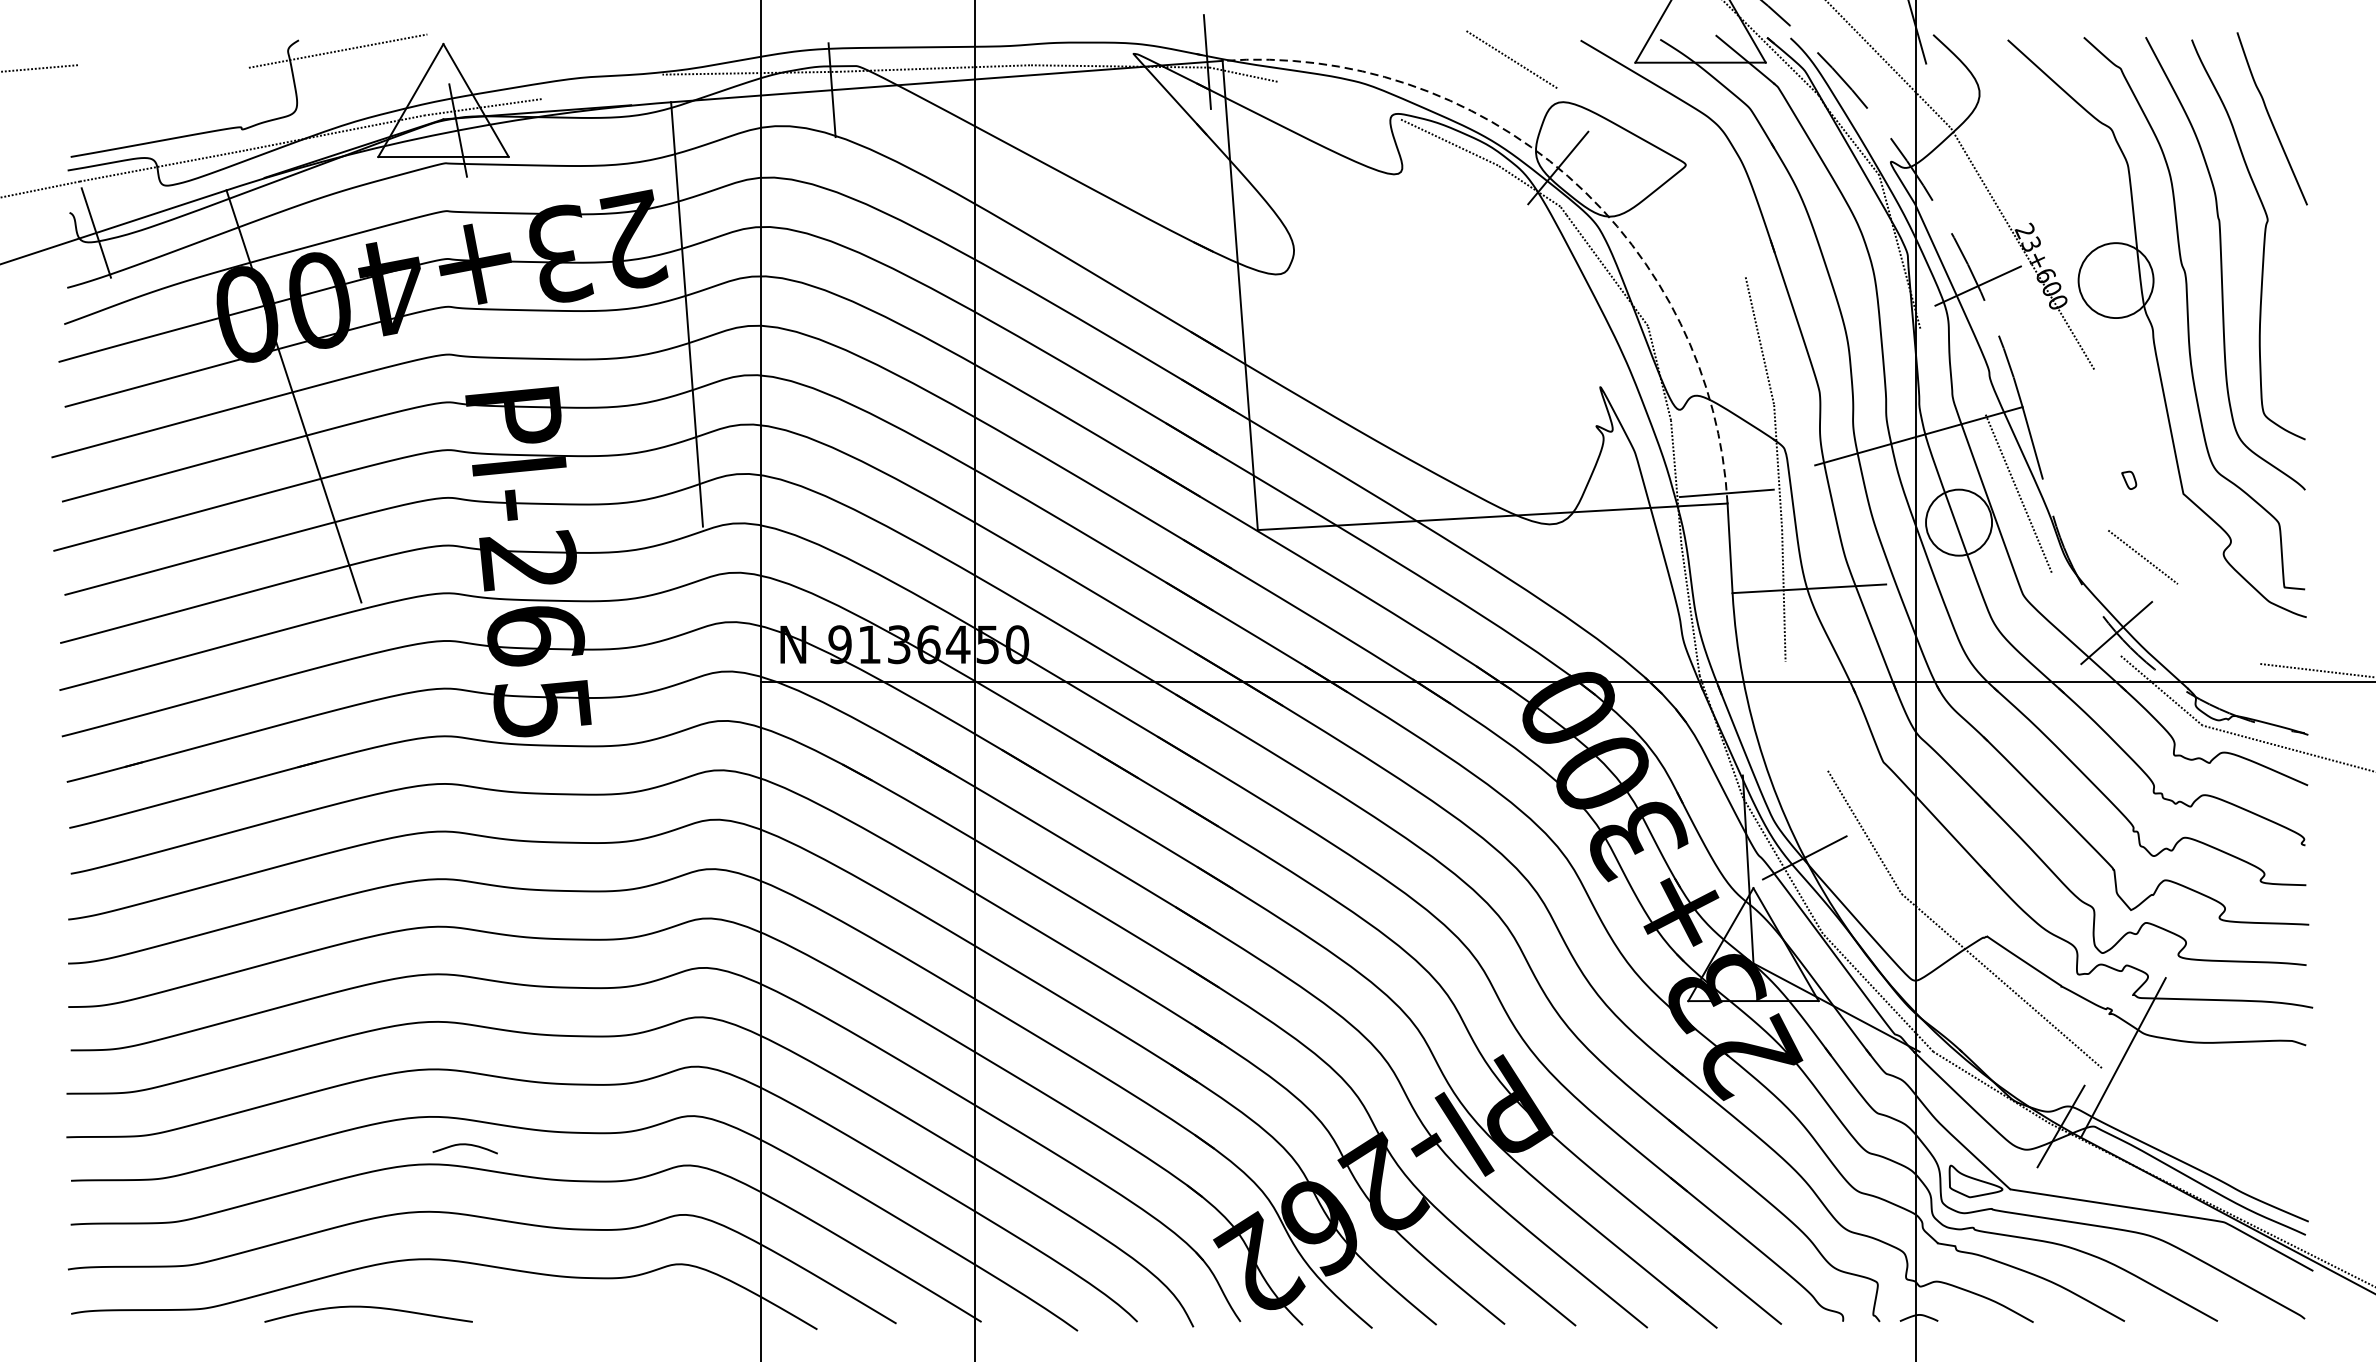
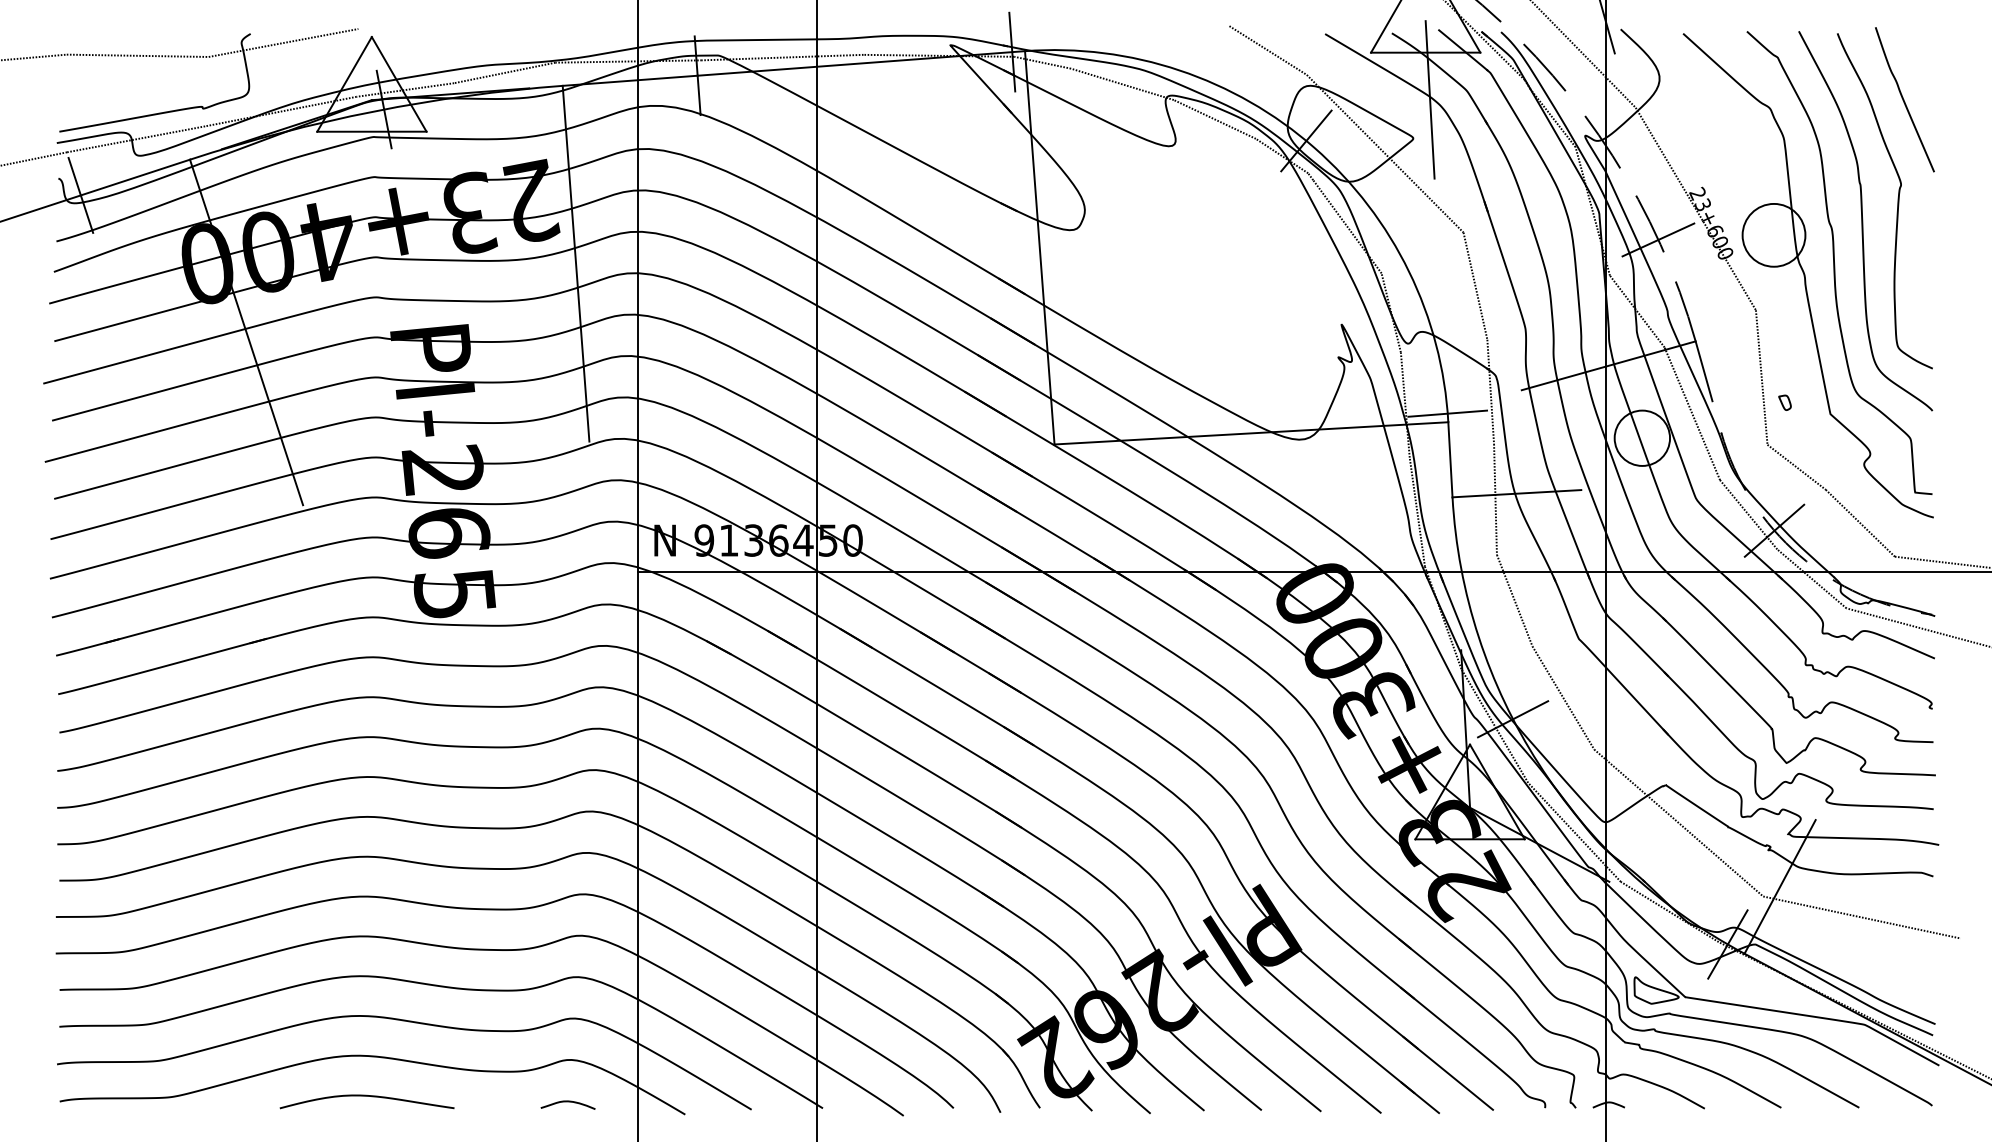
line: (163, 66) -> (137, 55), added
line: (601, 86) -> (504, 72), added
line: (1338, 100) -> (1122, 84), added
line: (1705, 118) -> (1429, 99), added
arc: (1567, 175) -> (1314, 147), dashed -> solid
line: (1651, 182) -> (1384, 153), added
line: (1952, 371) -> (1636, 311), added
line: (2101, 450) -> (1761, 377), added
line: (2085, 613) -> (1748, 514), added
line: (2218, 623) -> (1859, 522), added
line: (1806, 716) -> (1514, 600), added
line: (2220, 1094) -> (1861, 917), added
curve: (464, 1145) -> (567, 1102), moved
curve: (367, 1307) -> (366, 1096), moved

